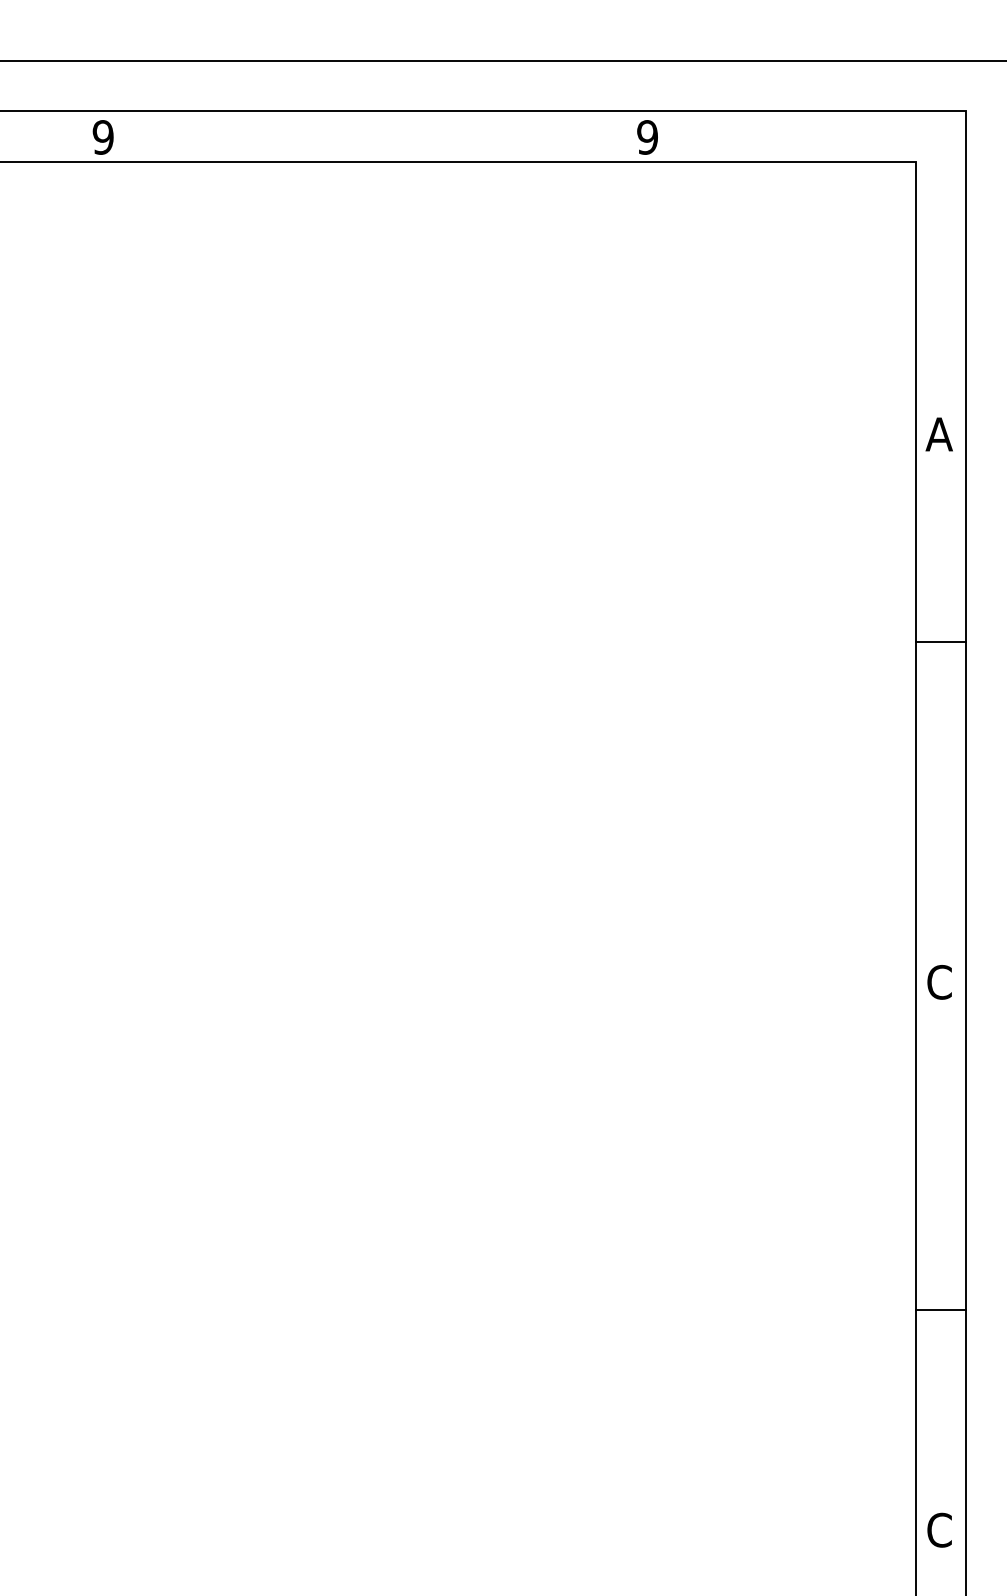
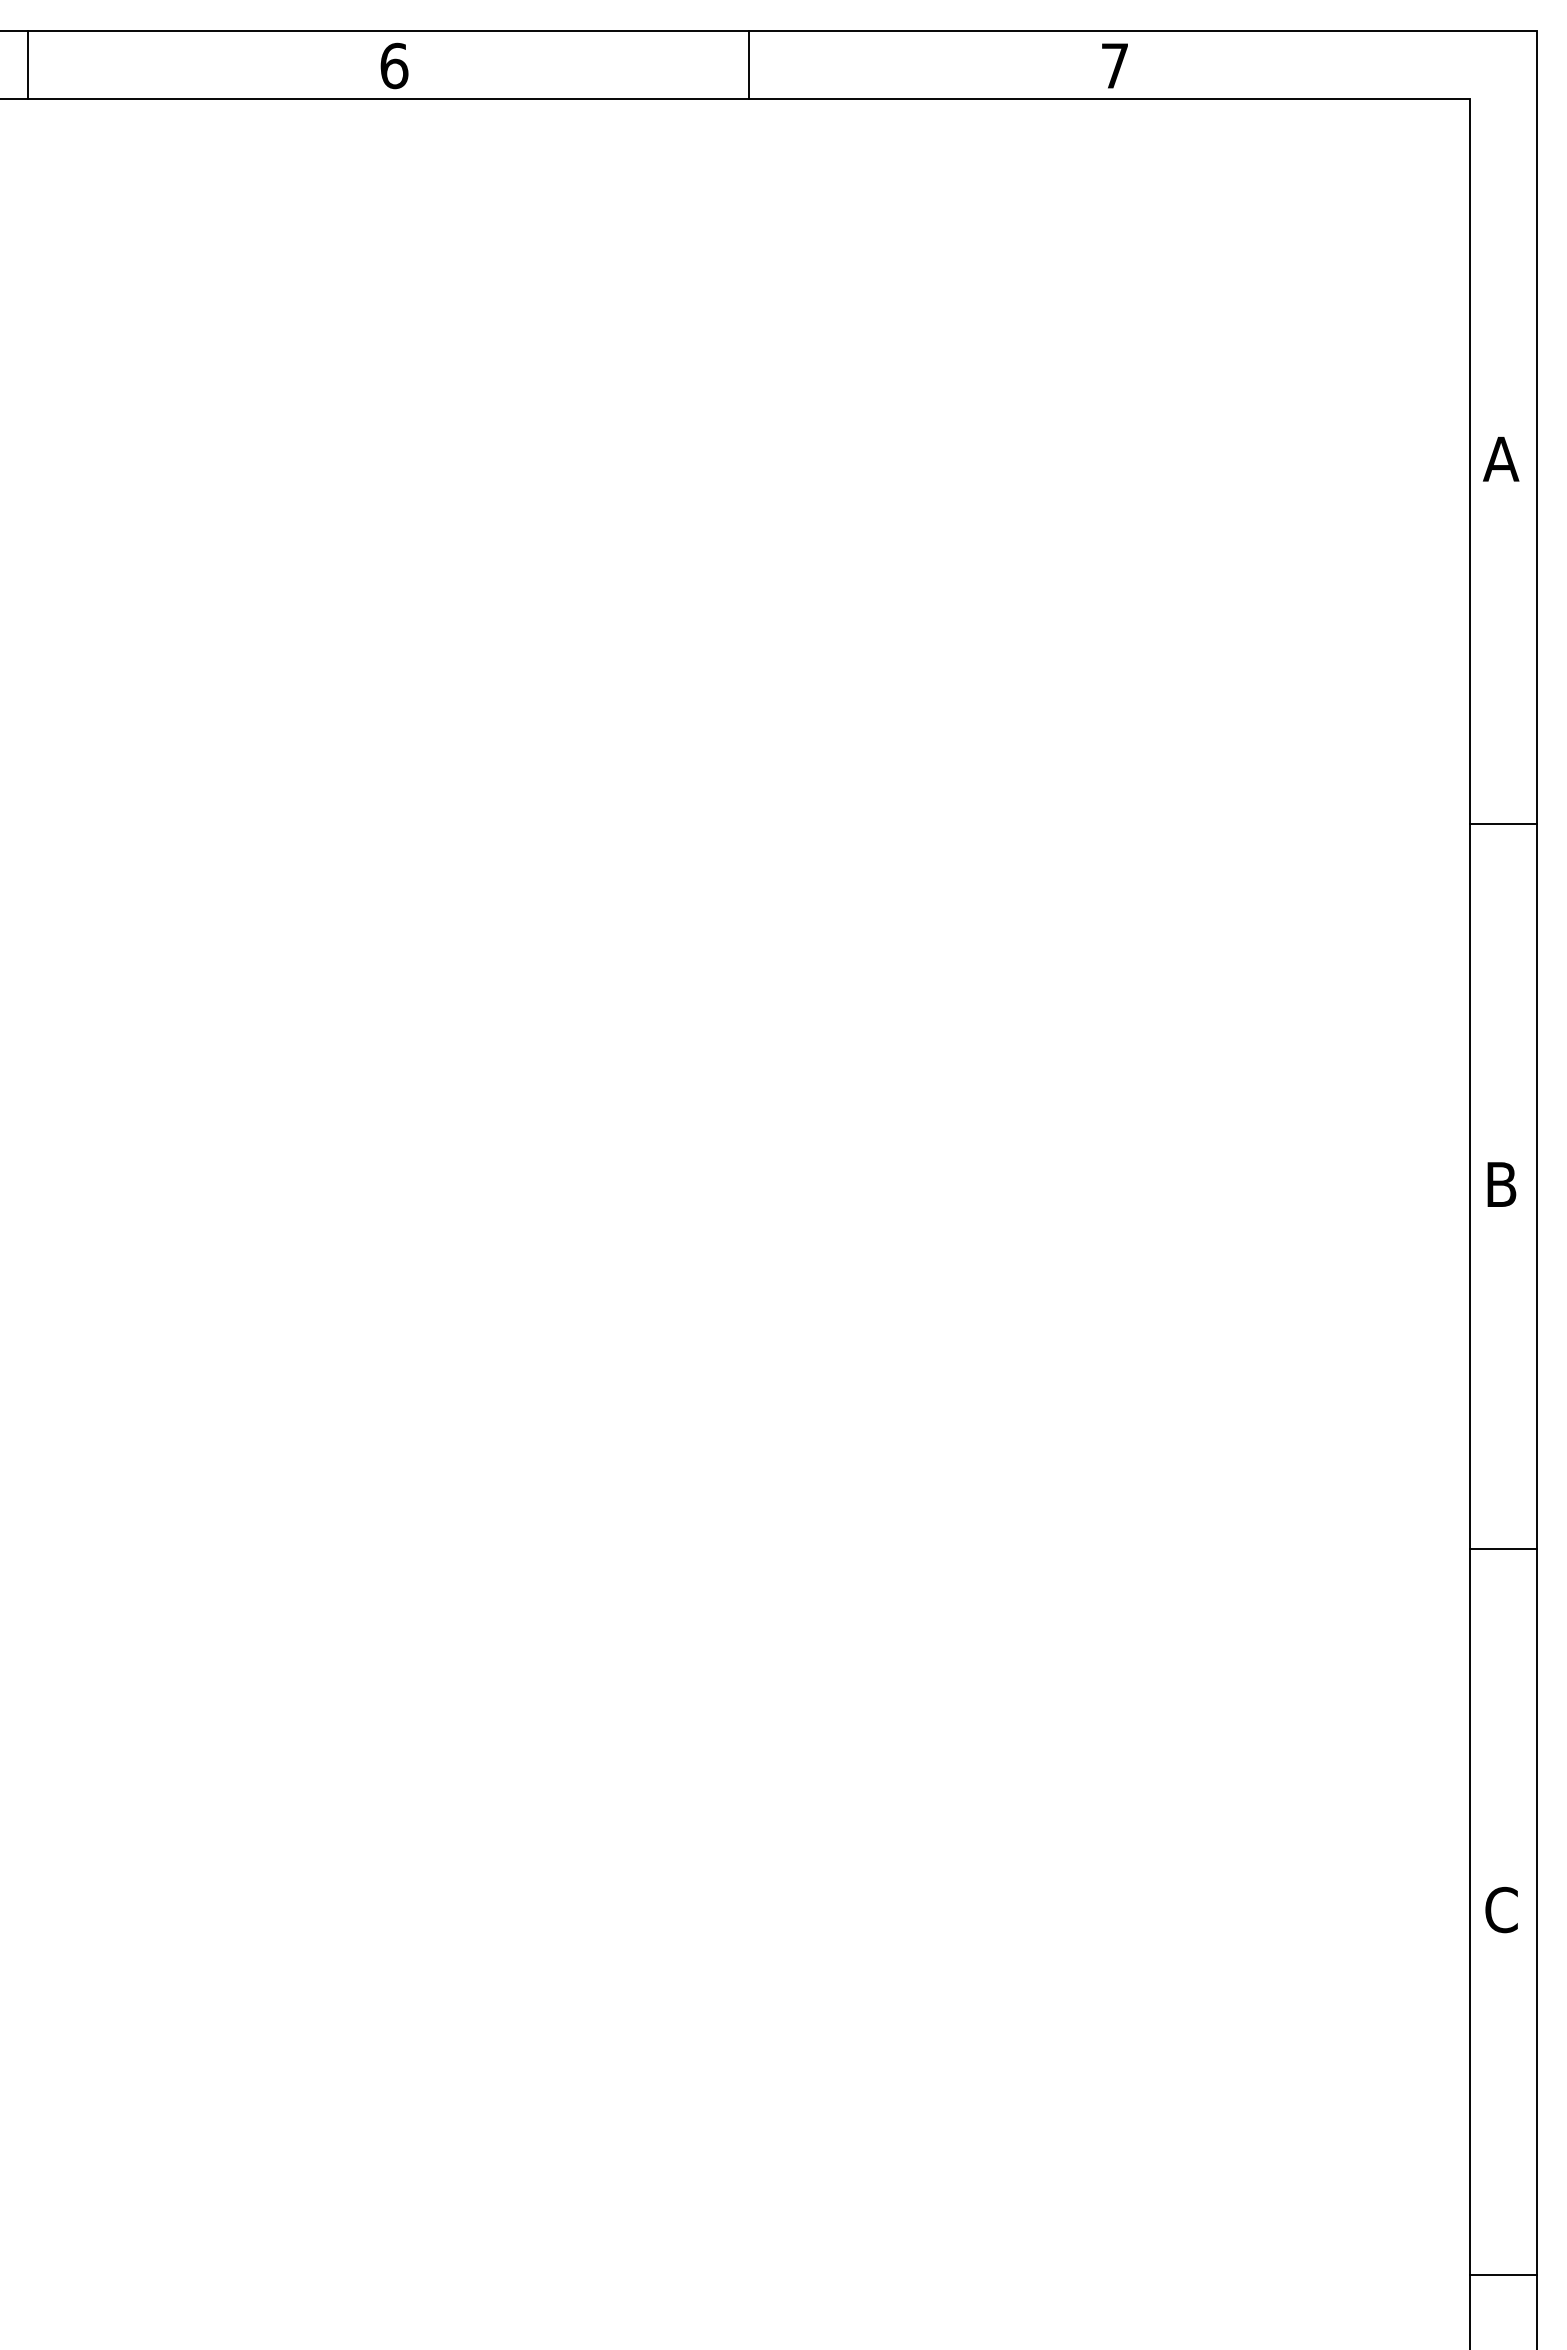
line: (371, 136) -> (749, 64), added
text: (103, 137) -> (394, 65), 9 -> 6
text: (647, 137) -> (1114, 65), 9 -> 7
line: (940, 641) -> (1502, 823), moved
text: (939, 982) -> (1501, 1184), C -> B
line: (940, 1310) -> (1502, 1549), moved

